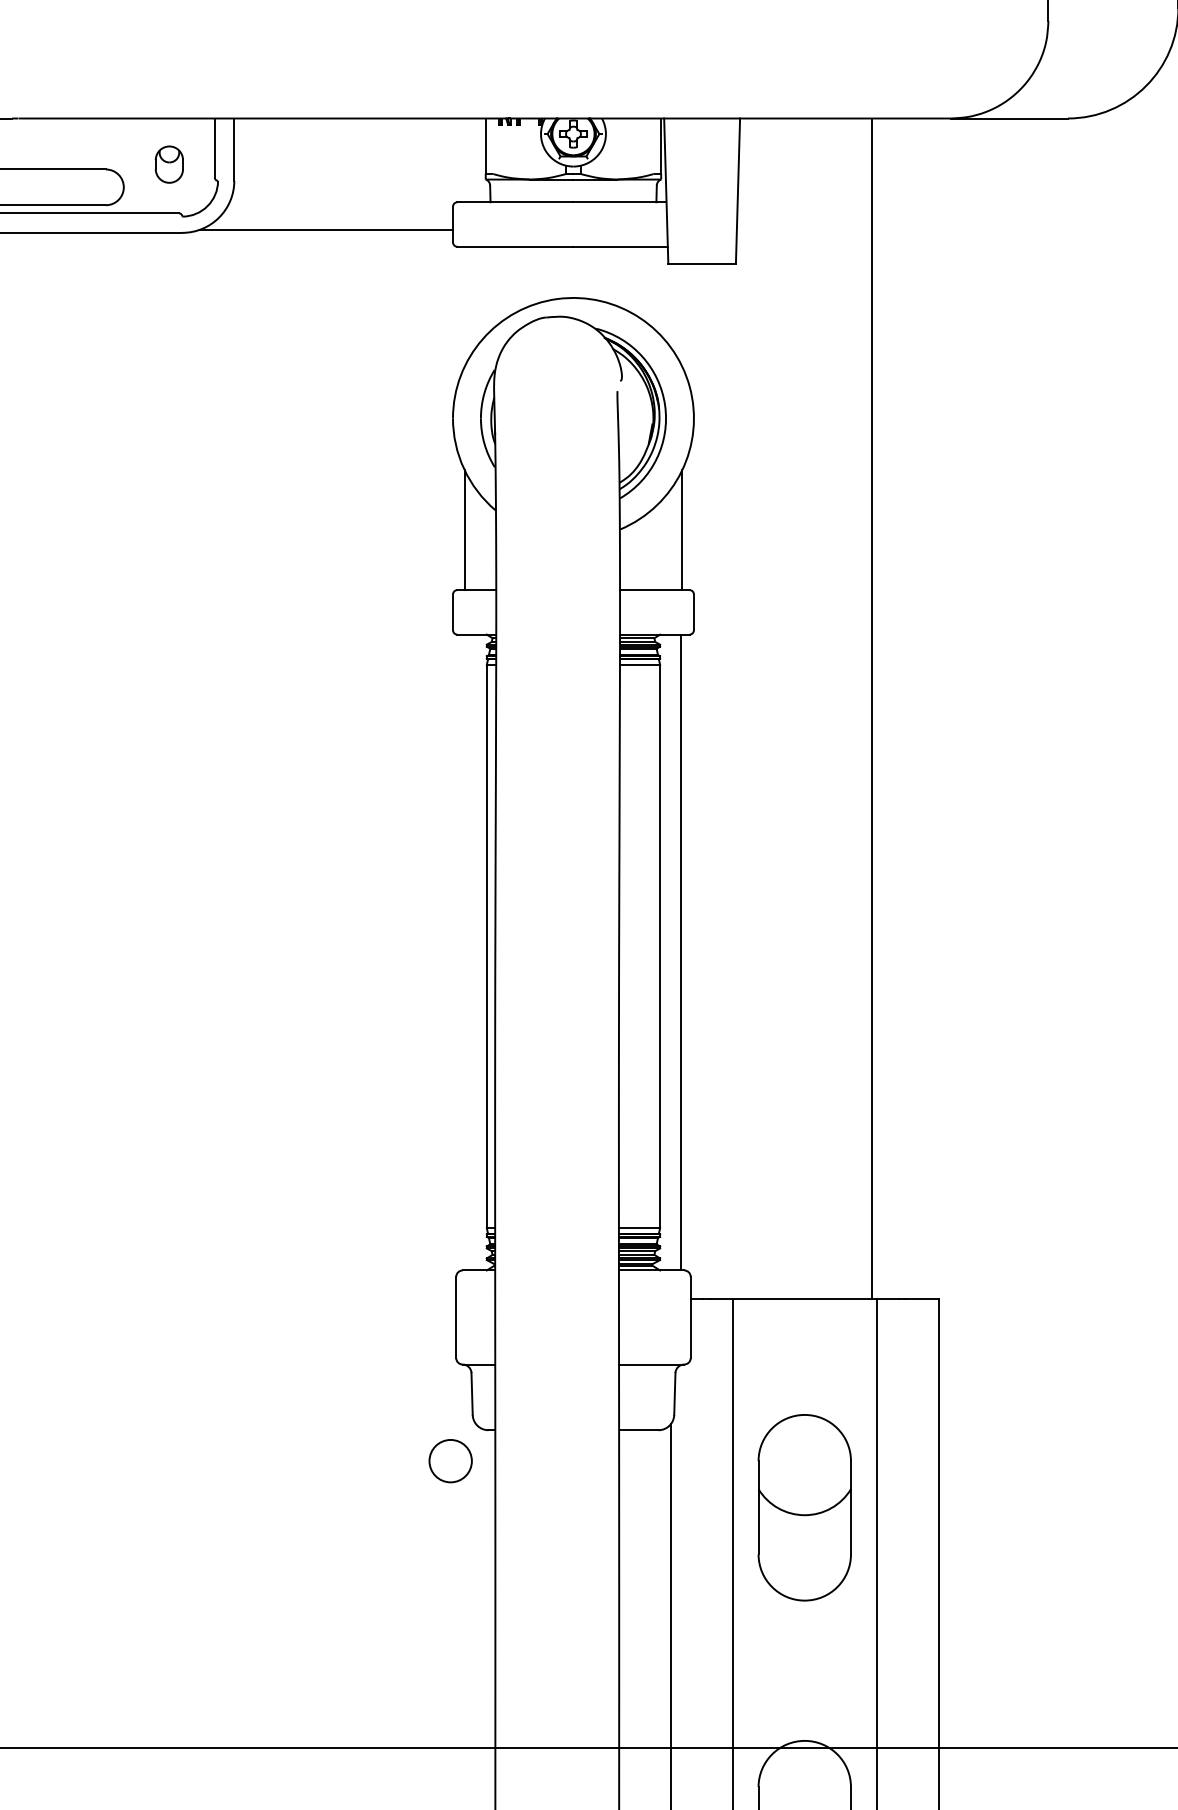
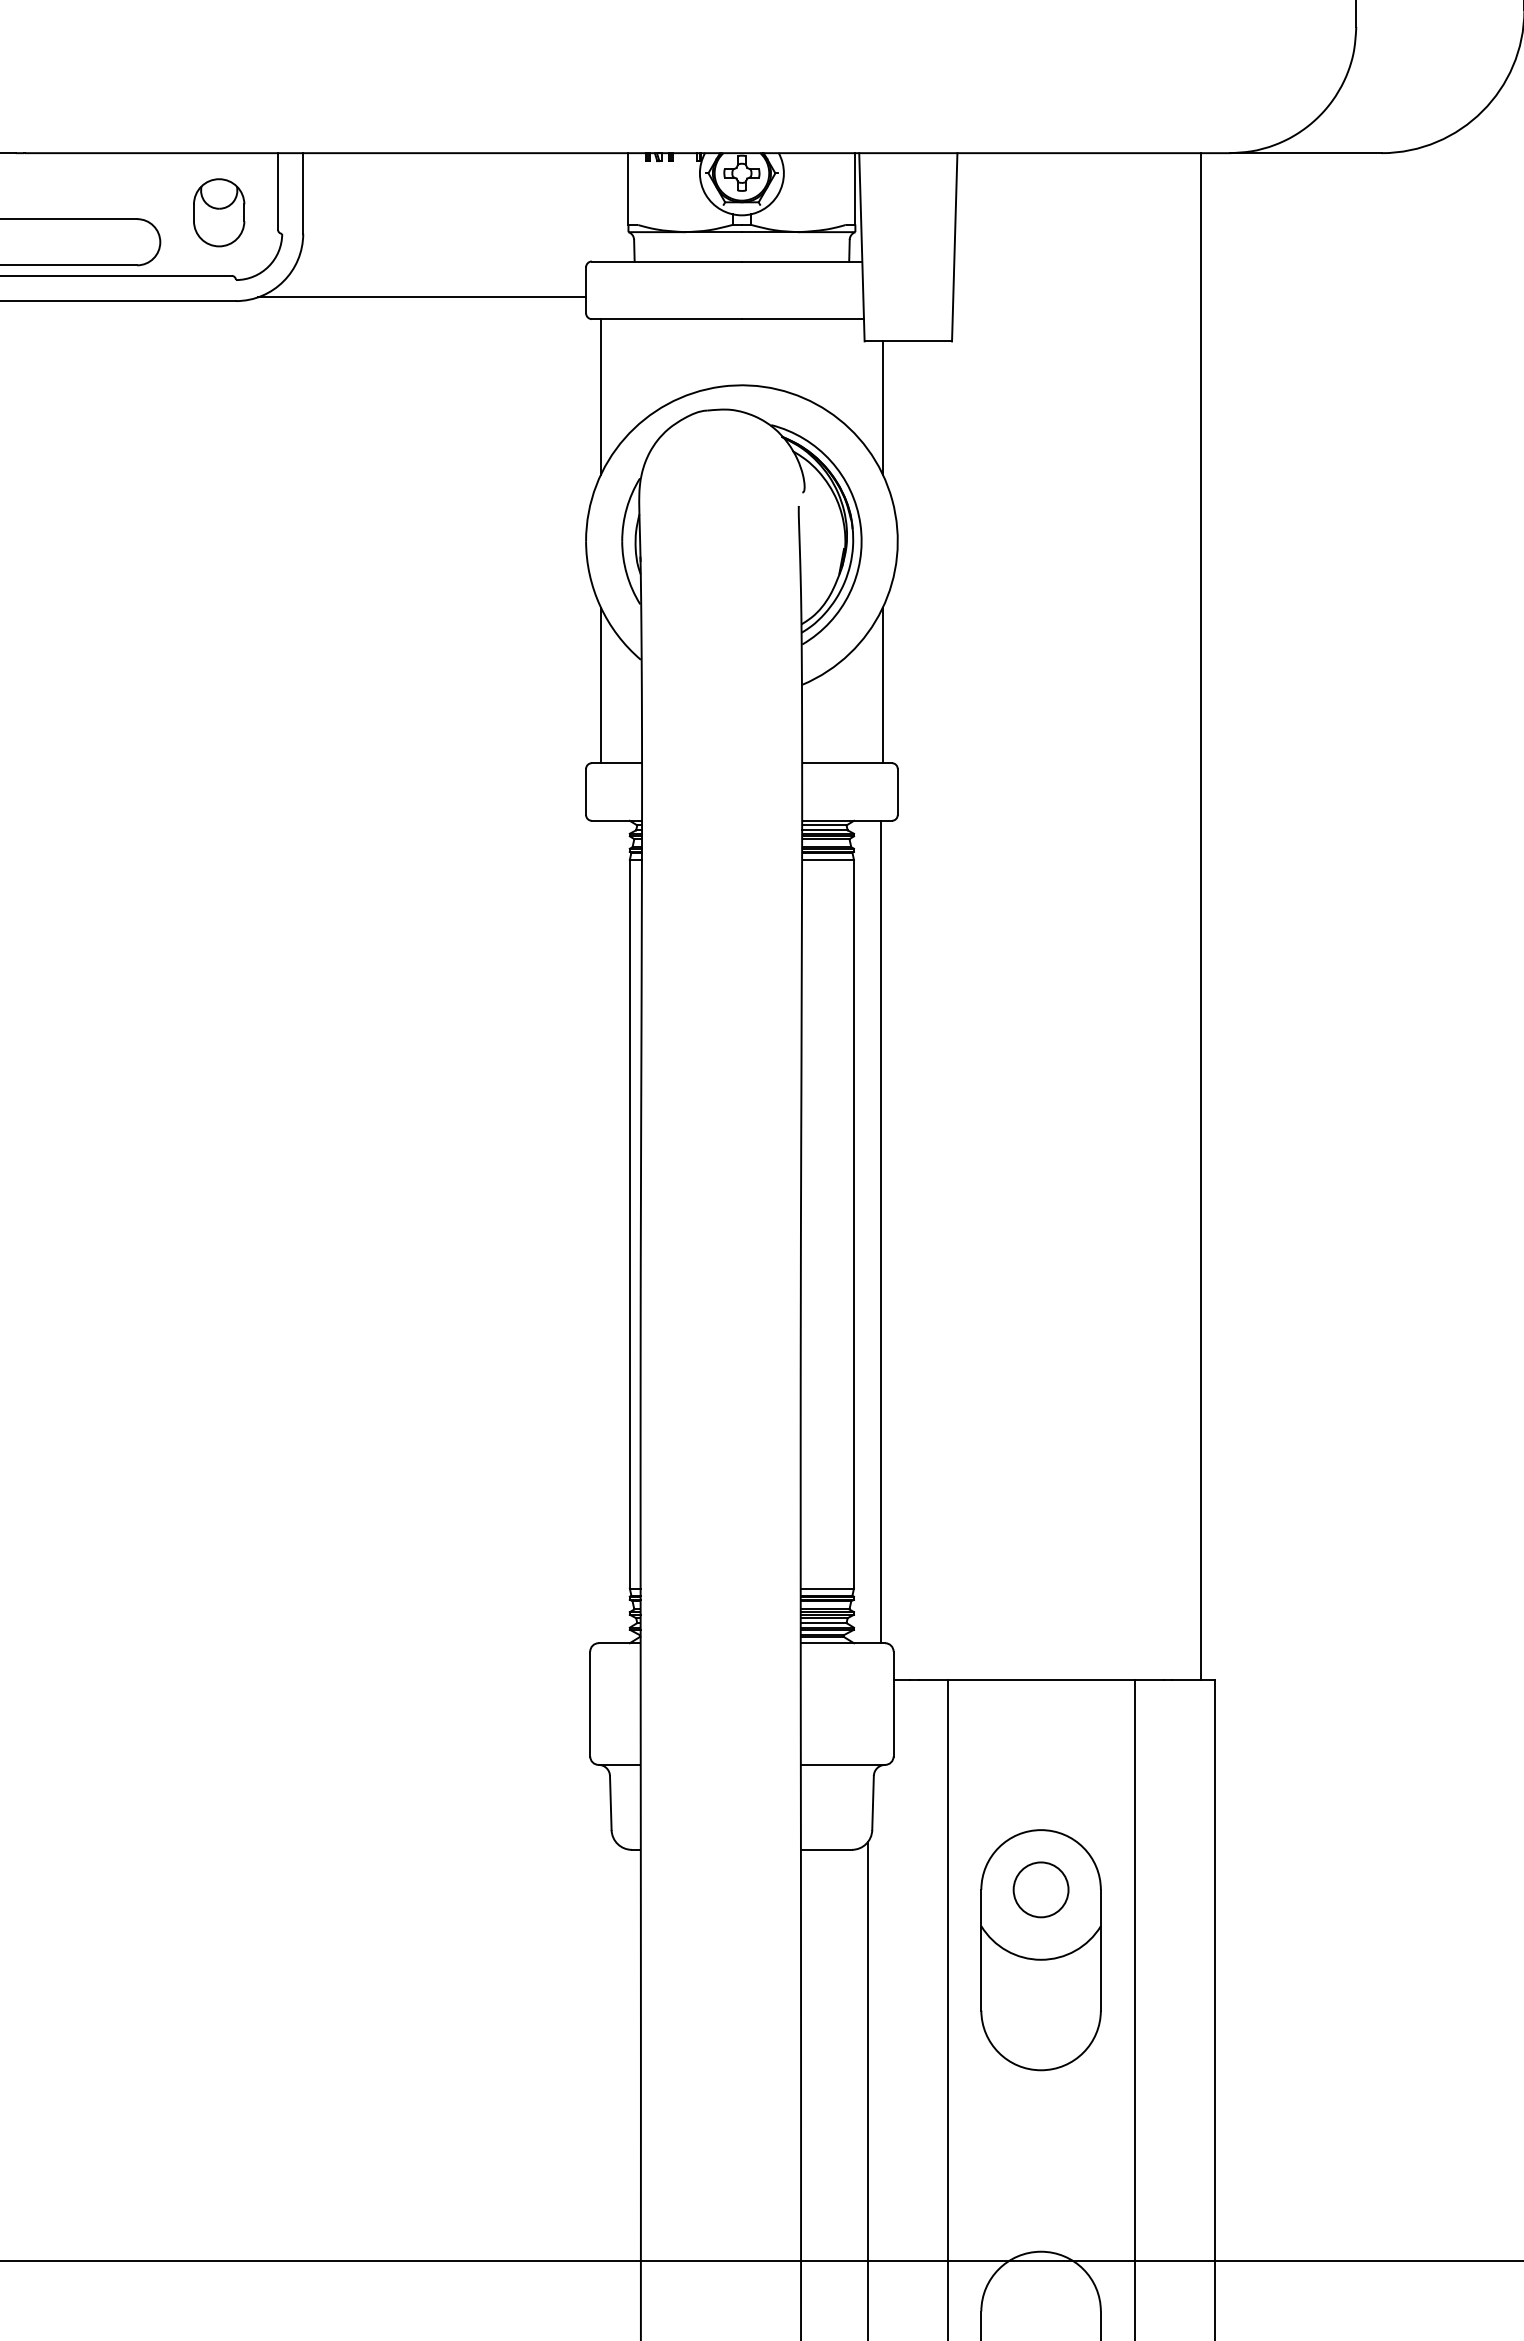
part: (169, 164) -> (219, 212), size x1.43
line: (464, 306) -> (601, 396), added
line: (682, 315) -> (882, 407), added
line: (872, 708) -> (1201, 916), moved
circle: (450, 1460) -> (1040, 1889), moved

